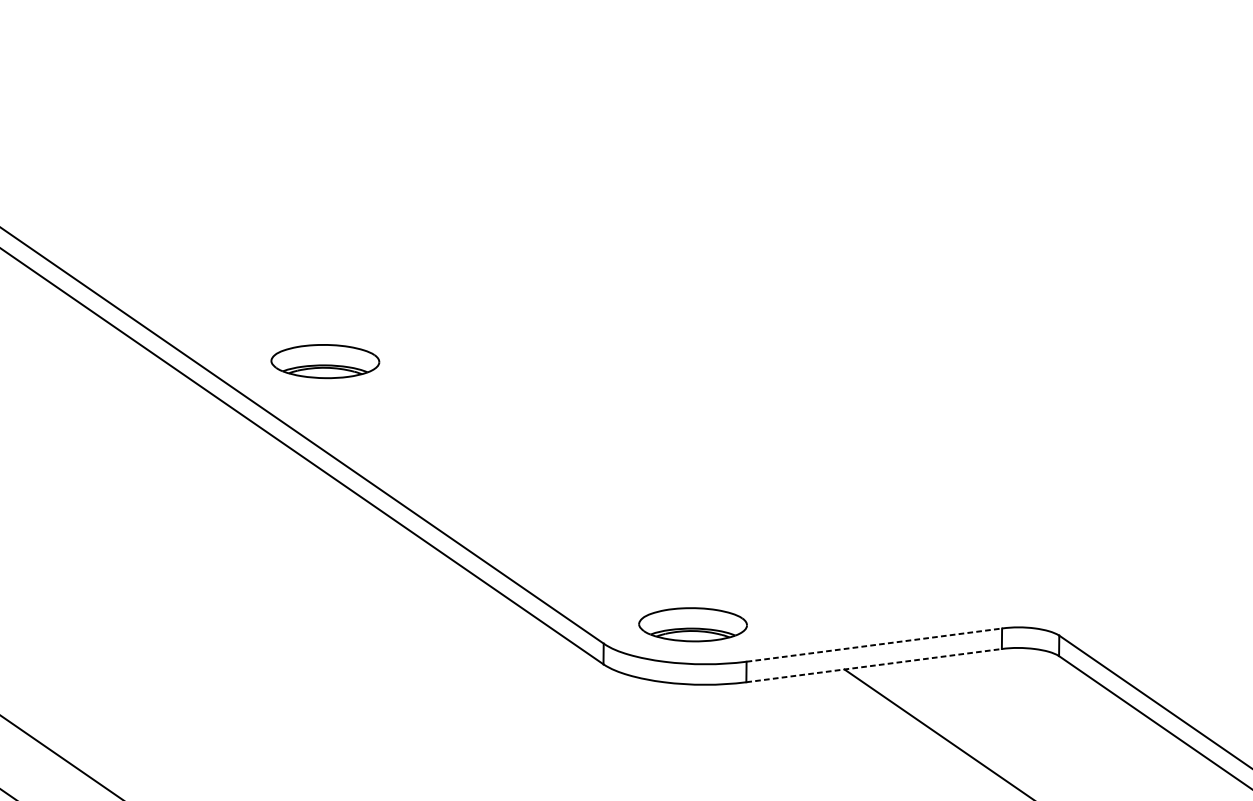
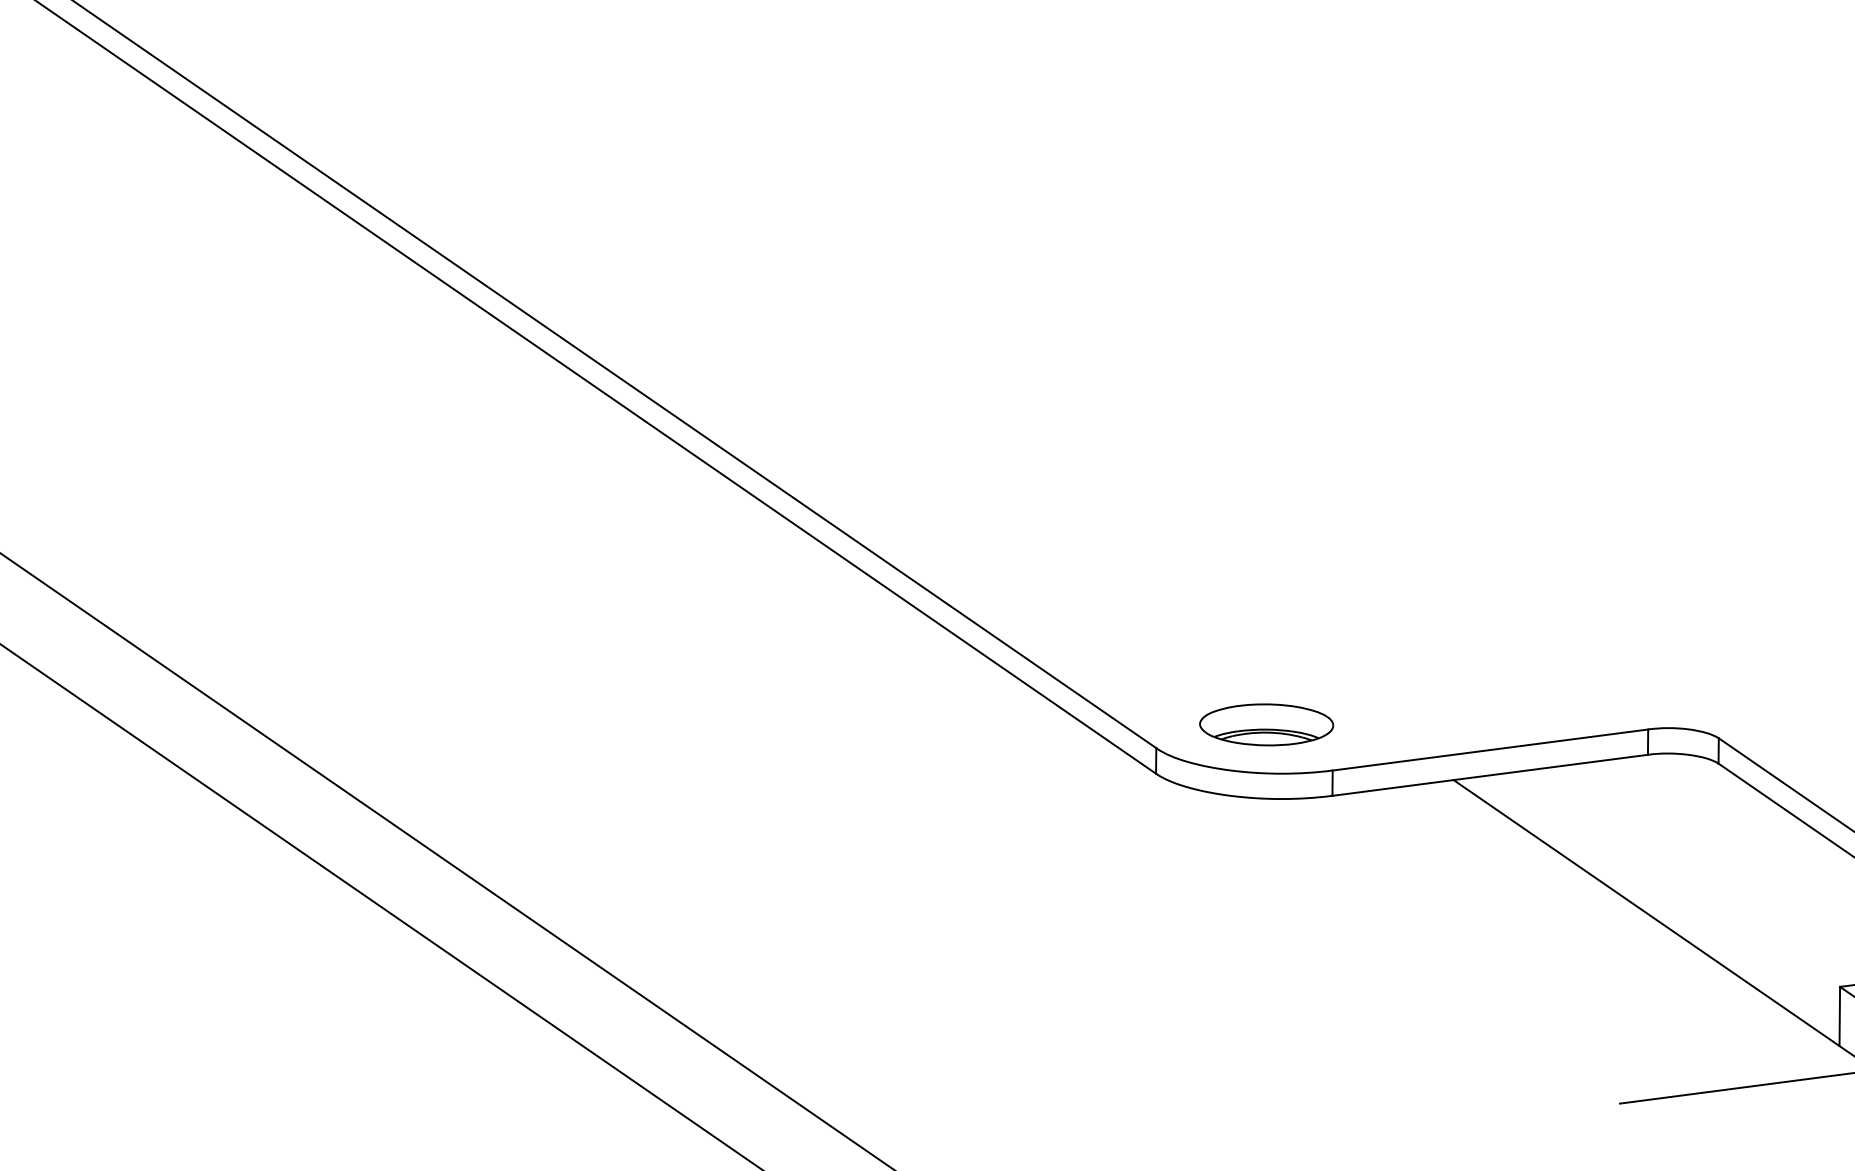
part: (325, 361) -> (812, 399), removed
line: (874, 644) -> (1490, 749), dashed -> solid
line: (874, 665) -> (1490, 775), dashed -> solid

